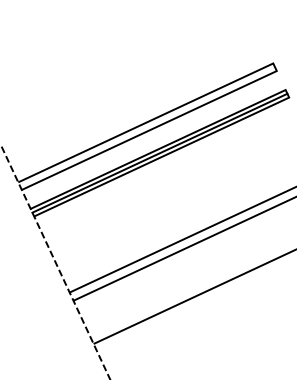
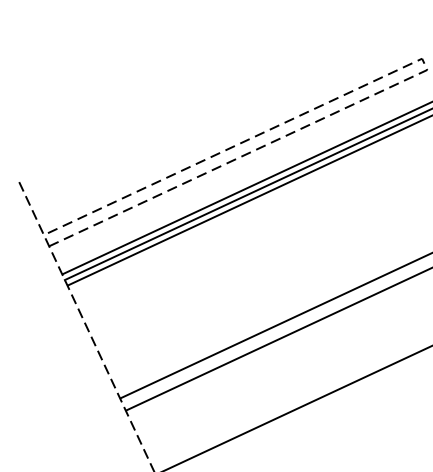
line: (274, 66) -> (423, 63), solid -> dashed

